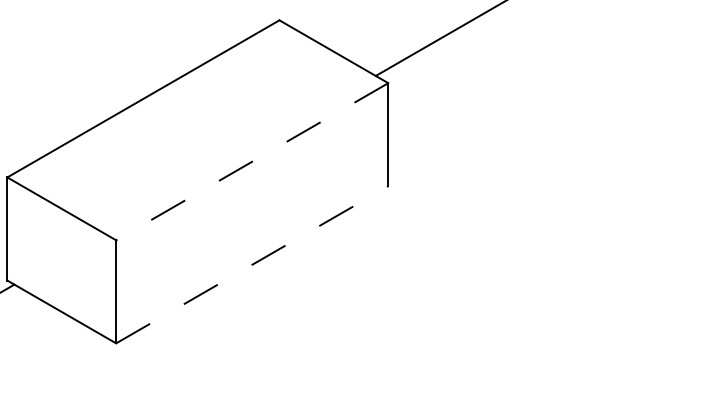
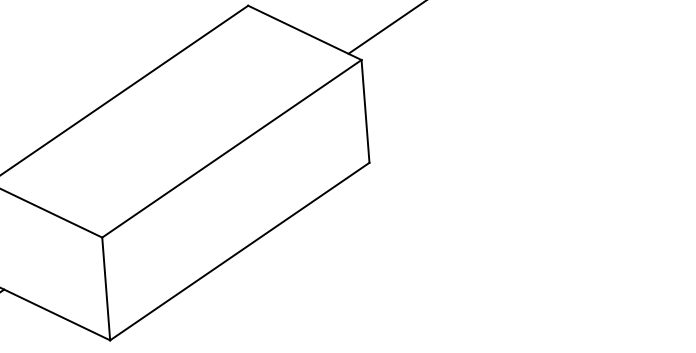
line: (251, 161) -> (231, 148), dashed -> solid
line: (252, 264) -> (240, 251), dashed -> solid

